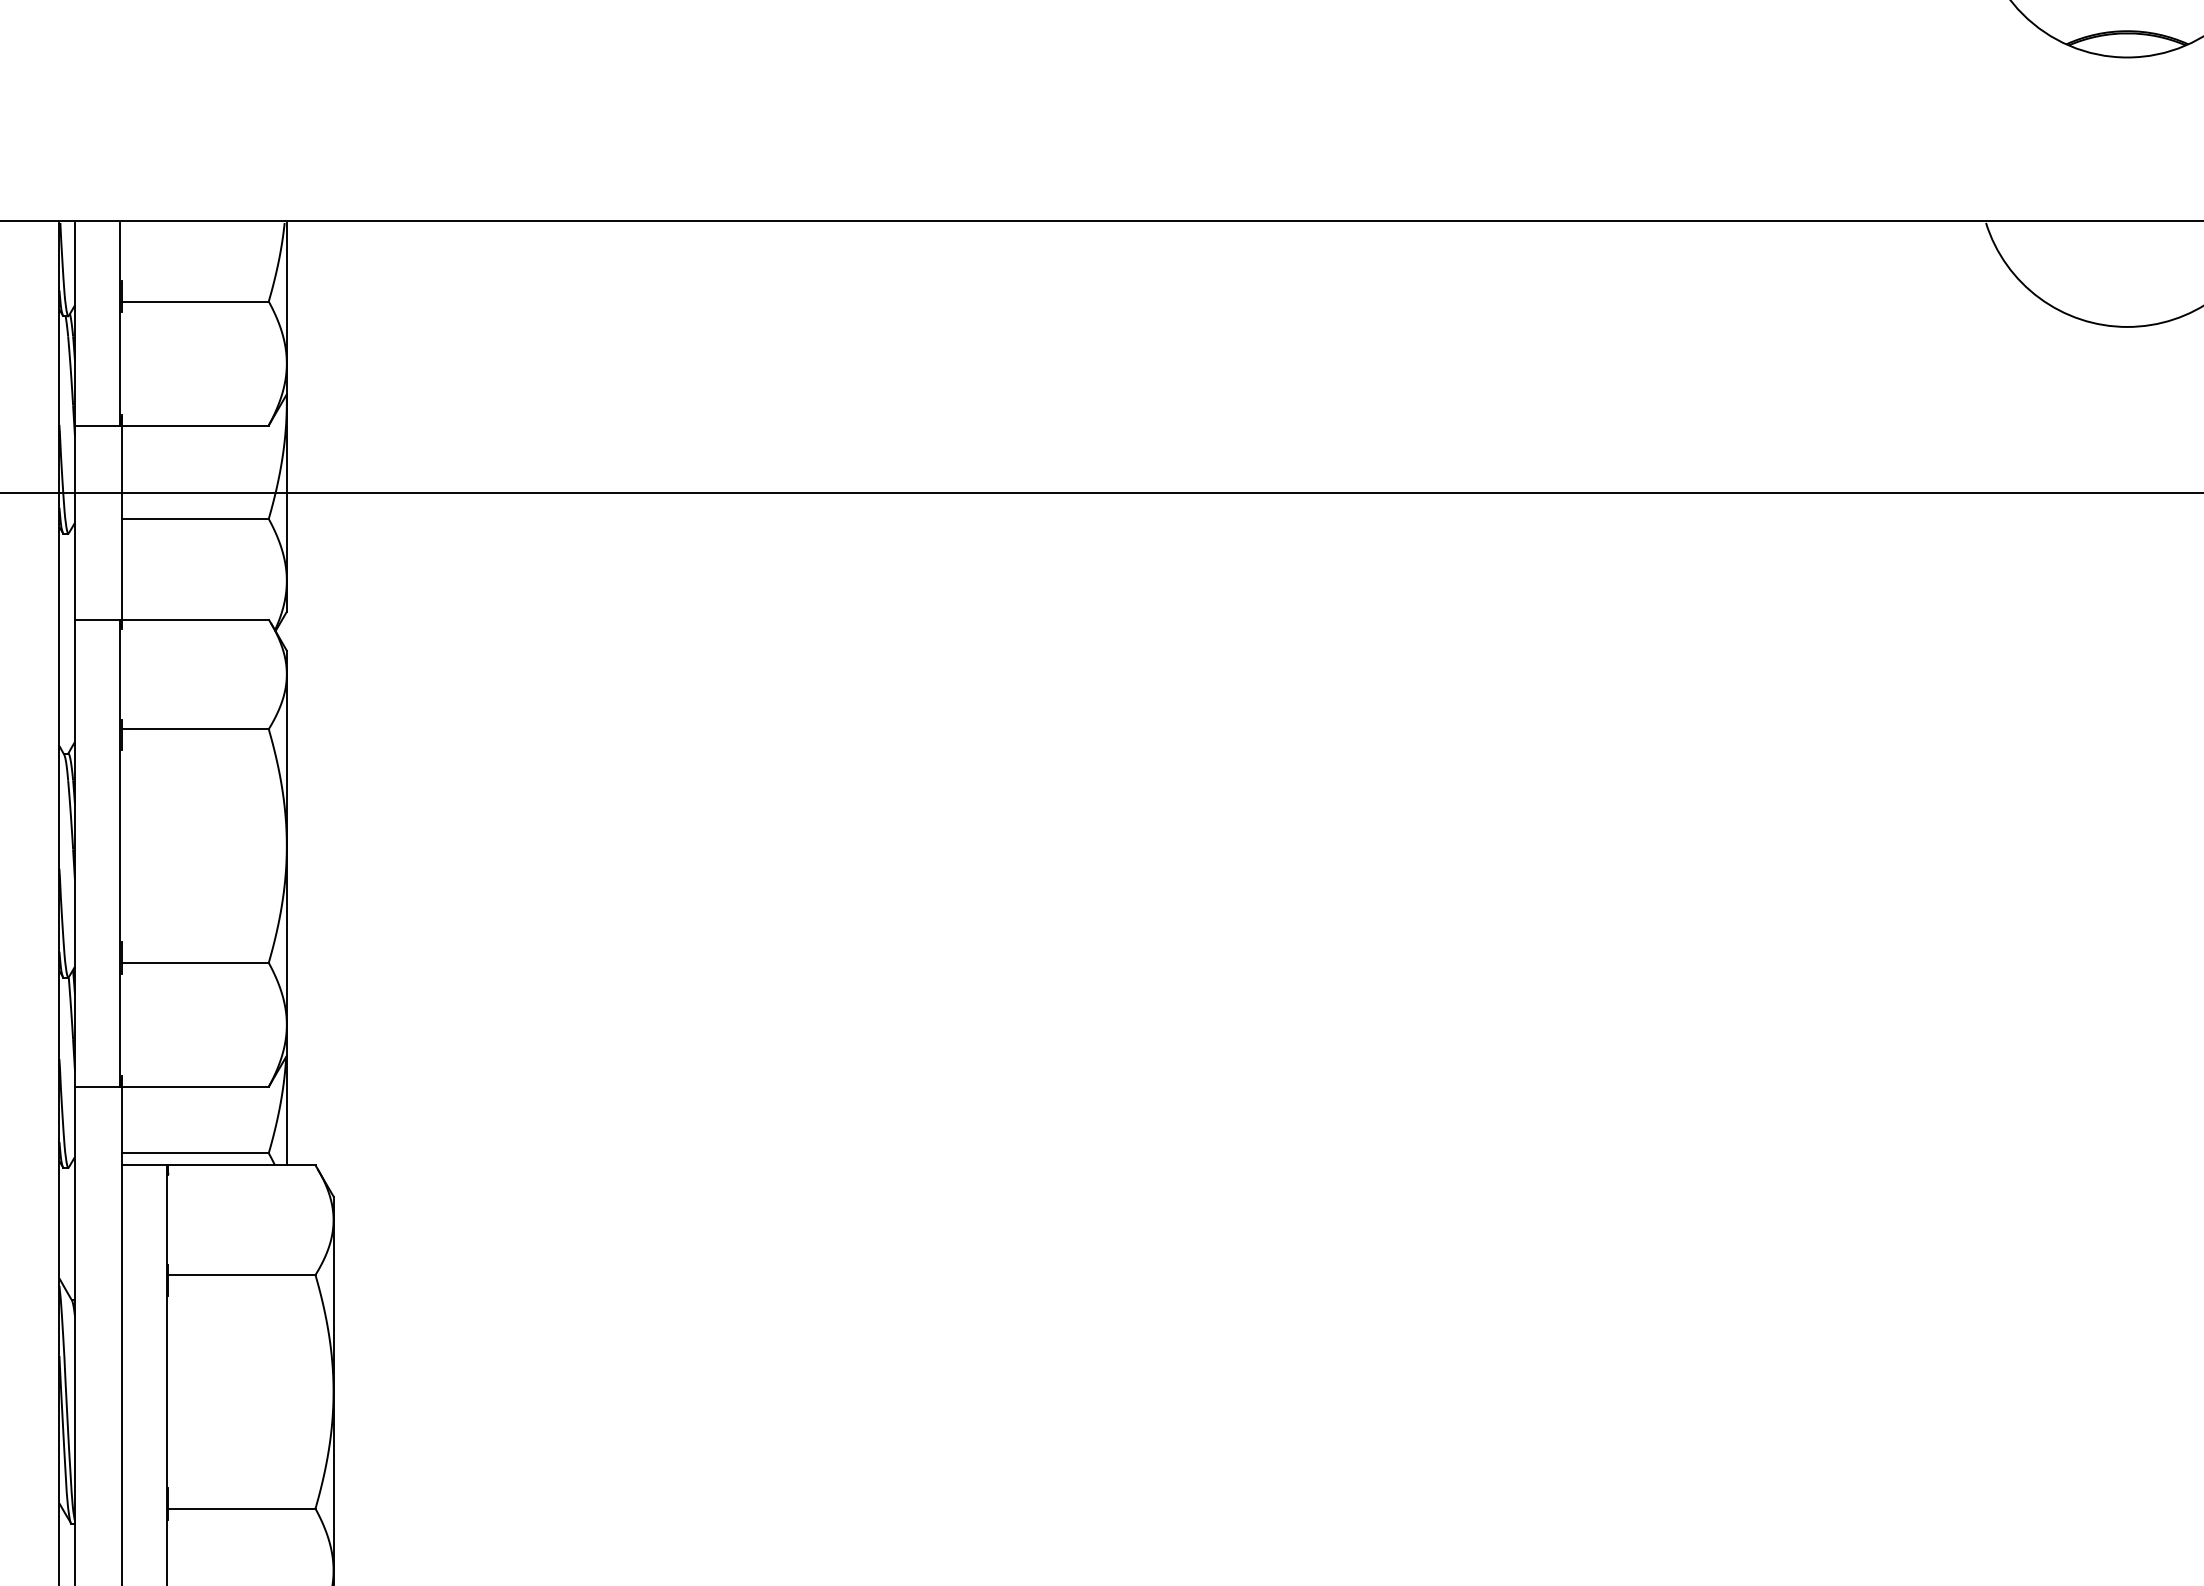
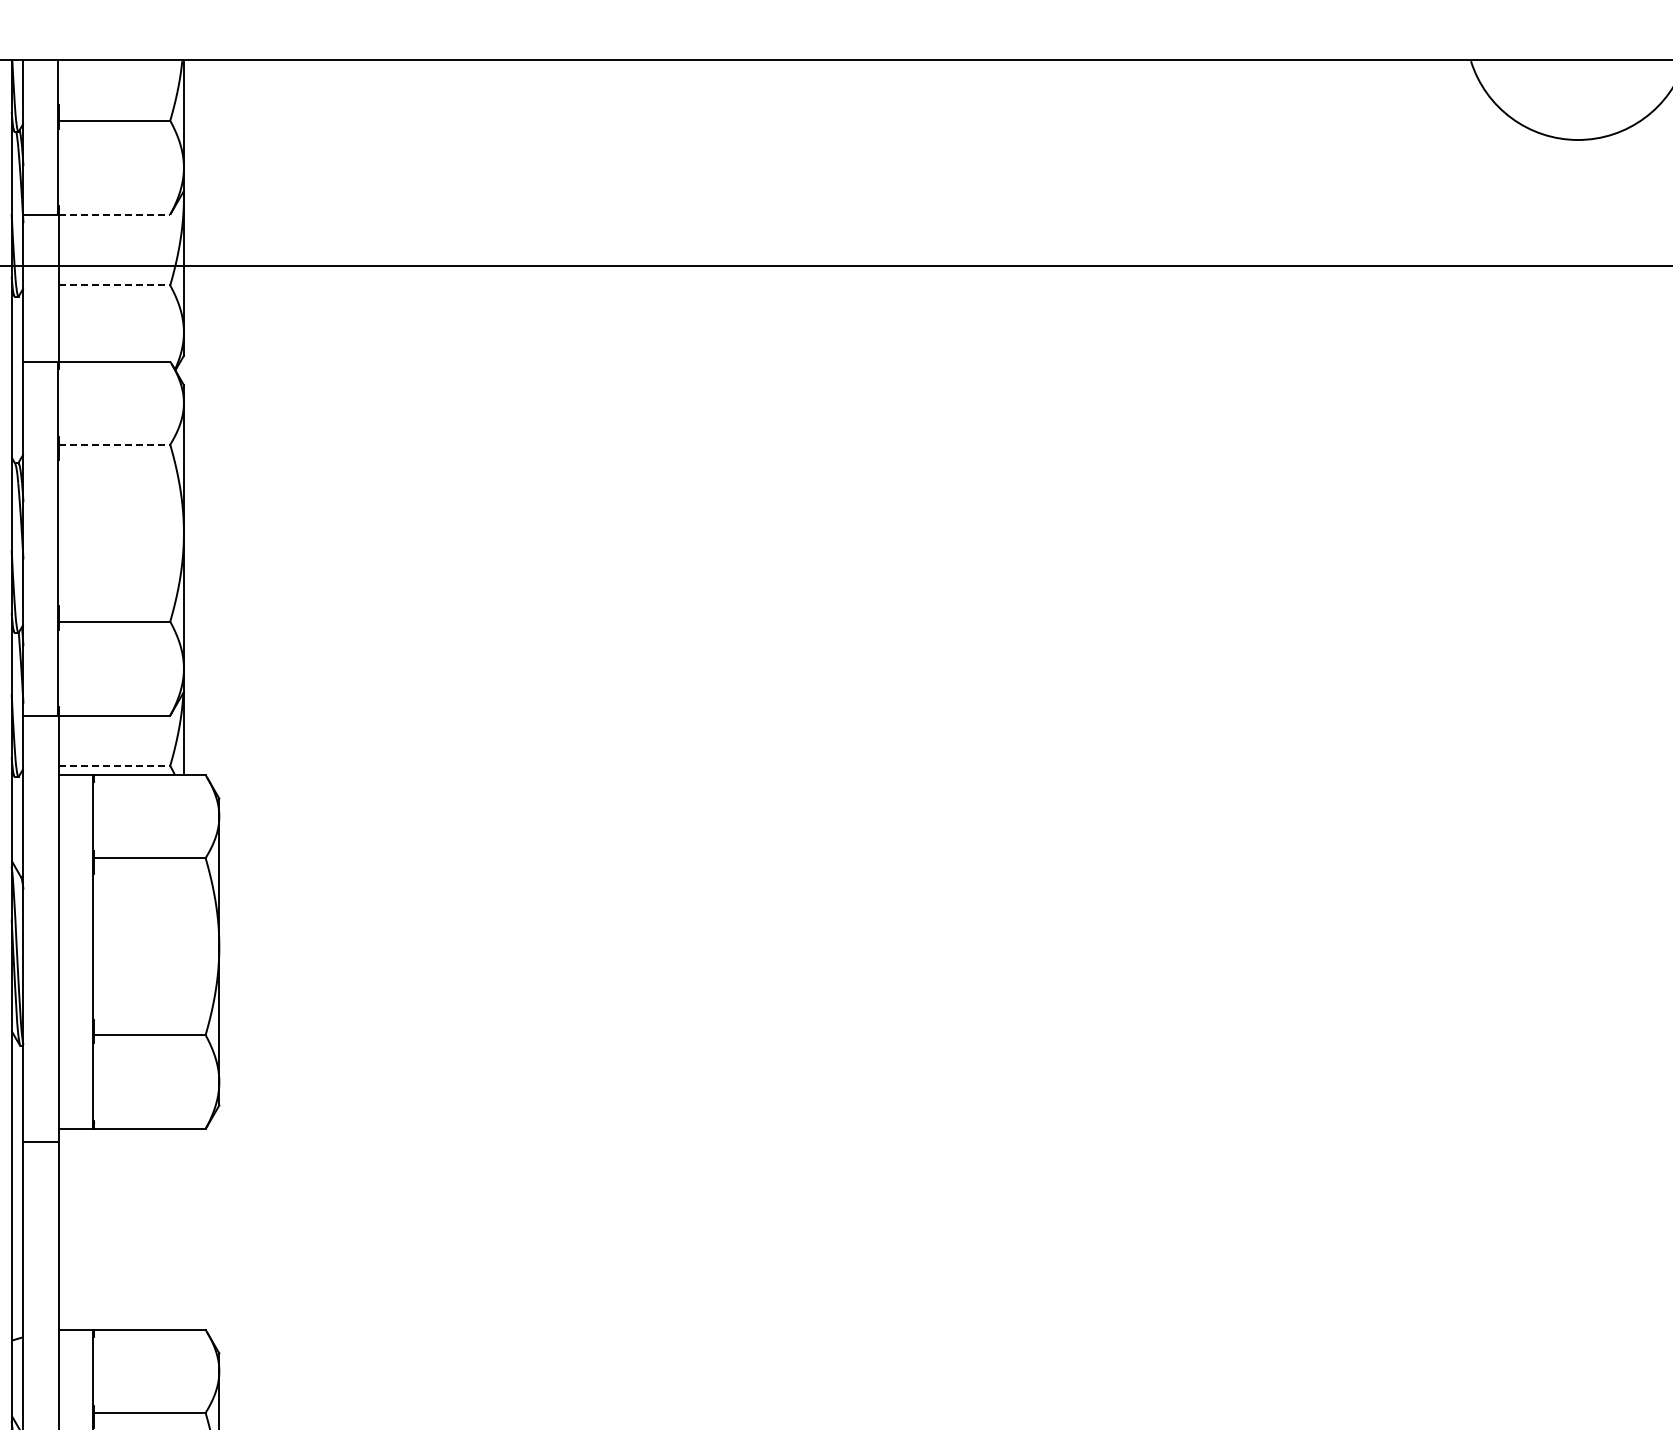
line: (195, 425) -> (114, 214), solid -> dashed
line: (195, 519) -> (114, 285), solid -> dashed
line: (195, 728) -> (114, 444), solid -> dashed
line: (195, 1152) -> (114, 765), solid -> dashed

